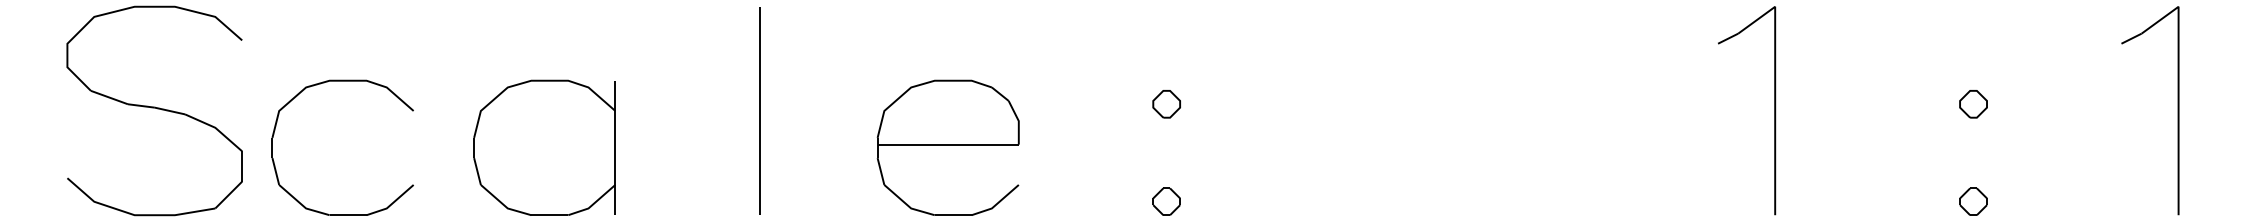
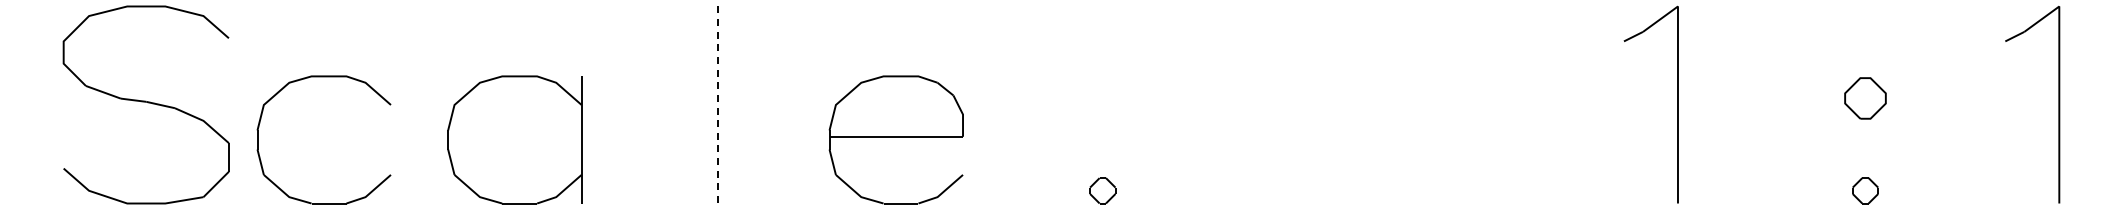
part: (1166, 104) -> (1102, 98), removed
part: (1973, 104) -> (1865, 98), size x1.6
line: (760, 110) -> (718, 104), solid -> dashed

